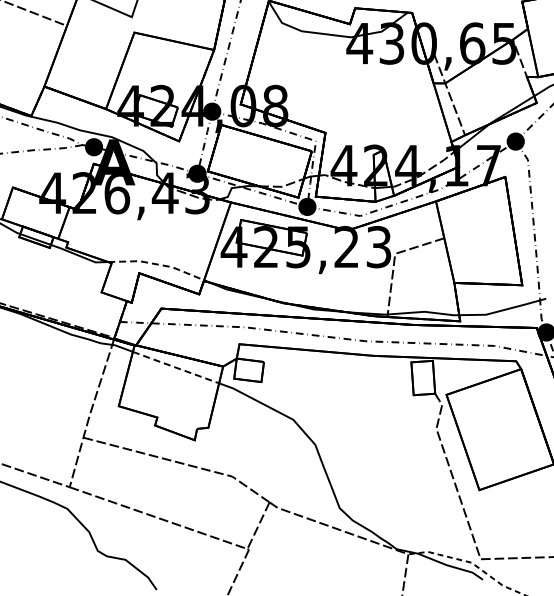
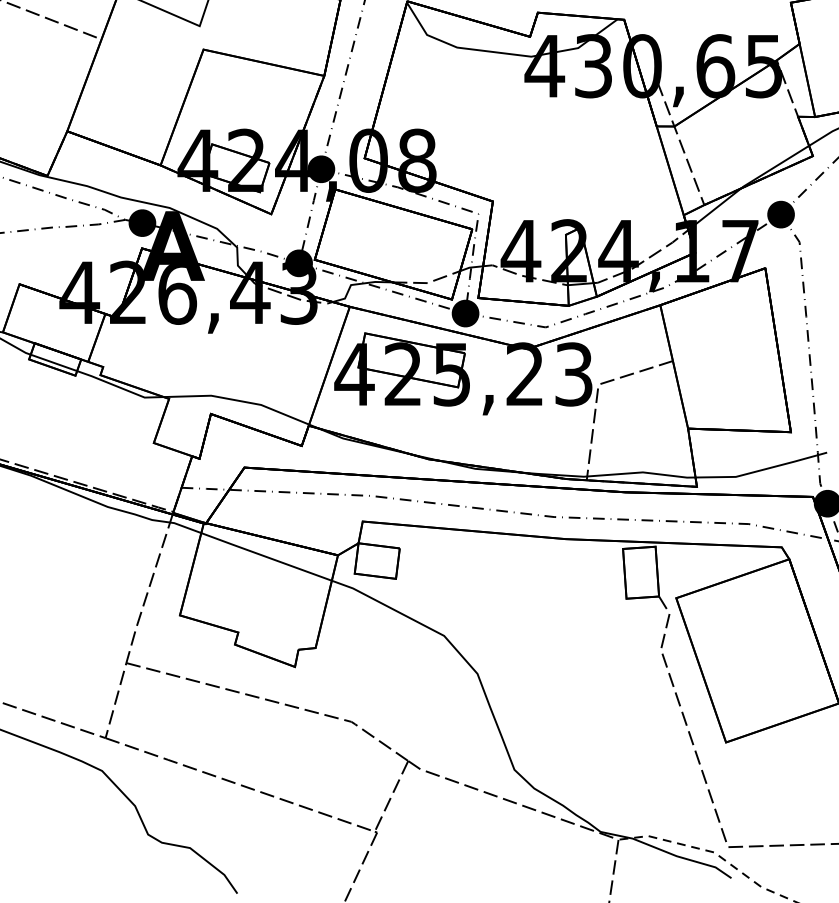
line: (157, 264) -> (238, 400), dashed -> solid
line: (175, 367) -> (265, 556), dashed -> solid

